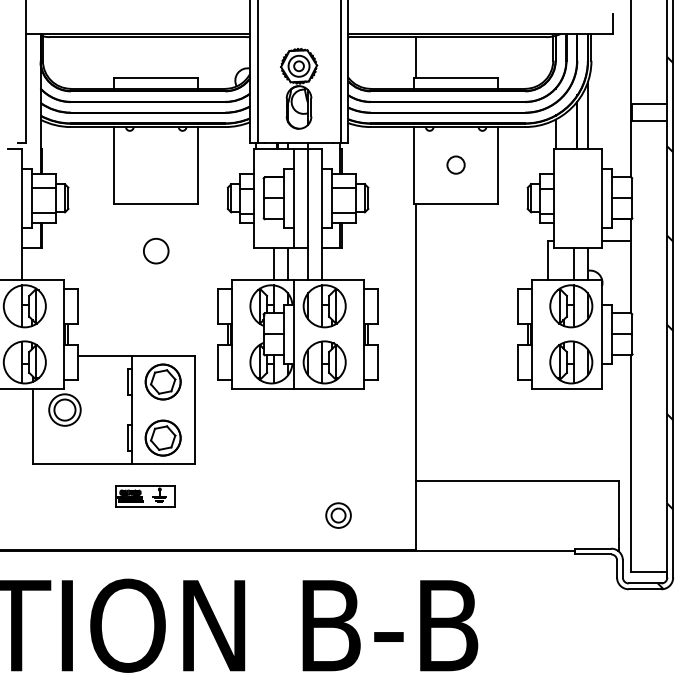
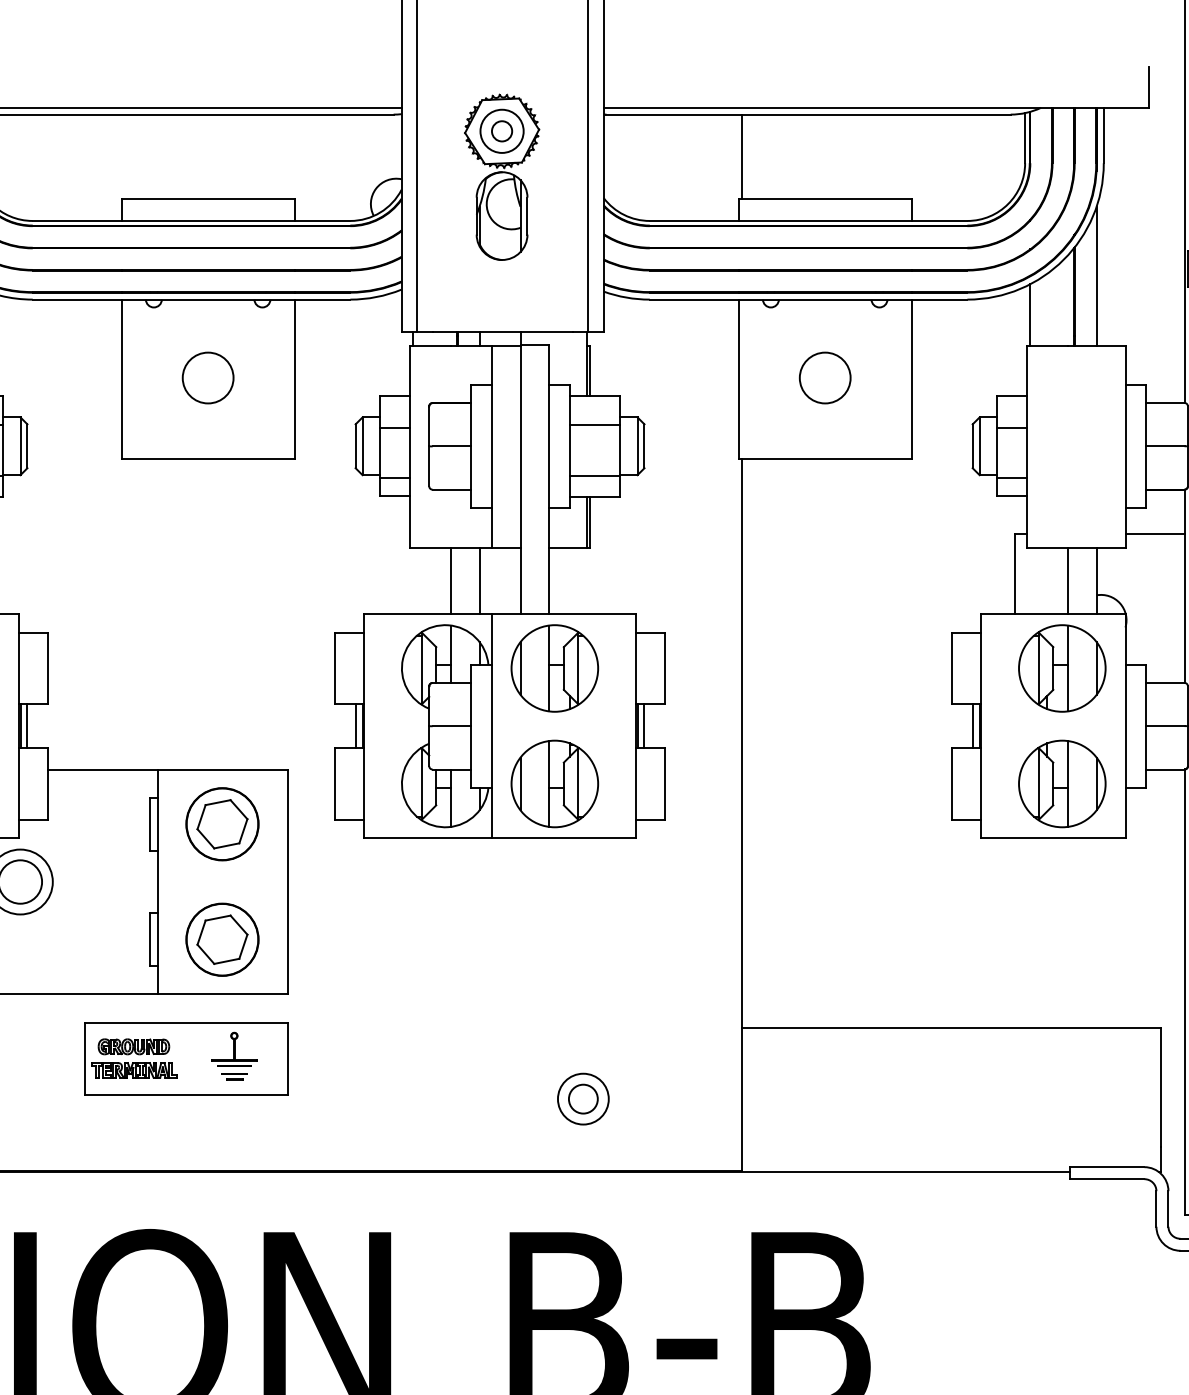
part: (299, 88) -> (502, 177), moved
circle: (455, 164) -> (823, 376), size x1.43
circle: (156, 250) -> (208, 376), moved
part: (145, 496) -> (186, 1059), size x1.67

